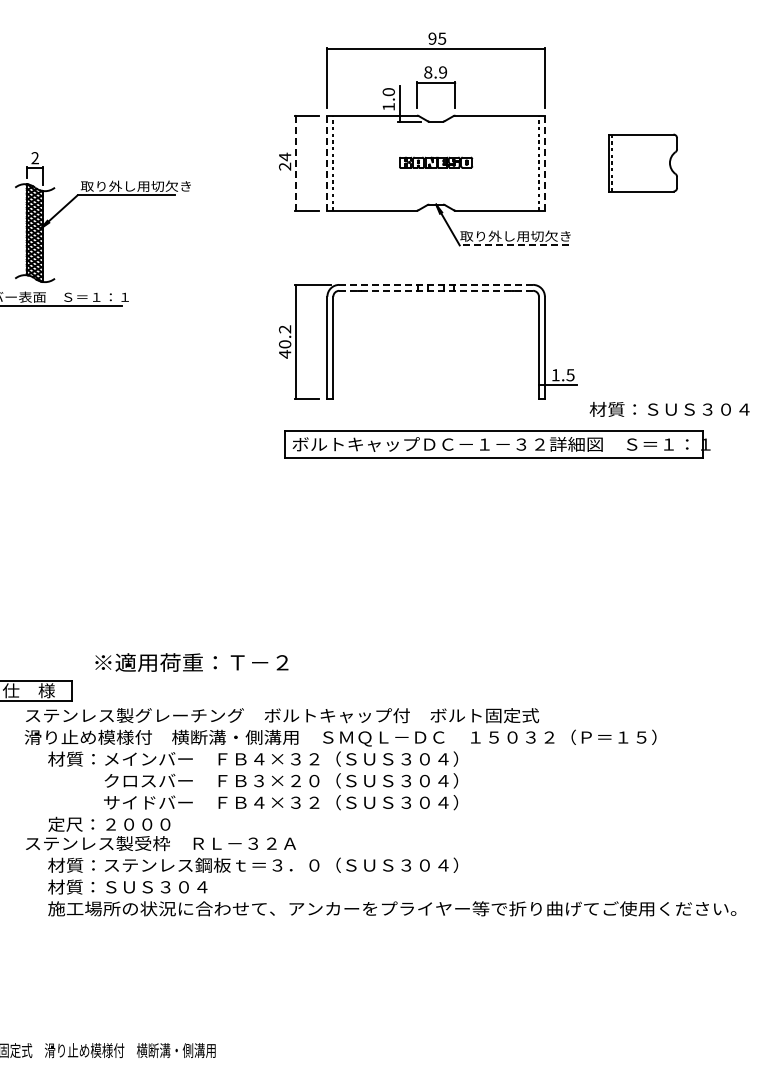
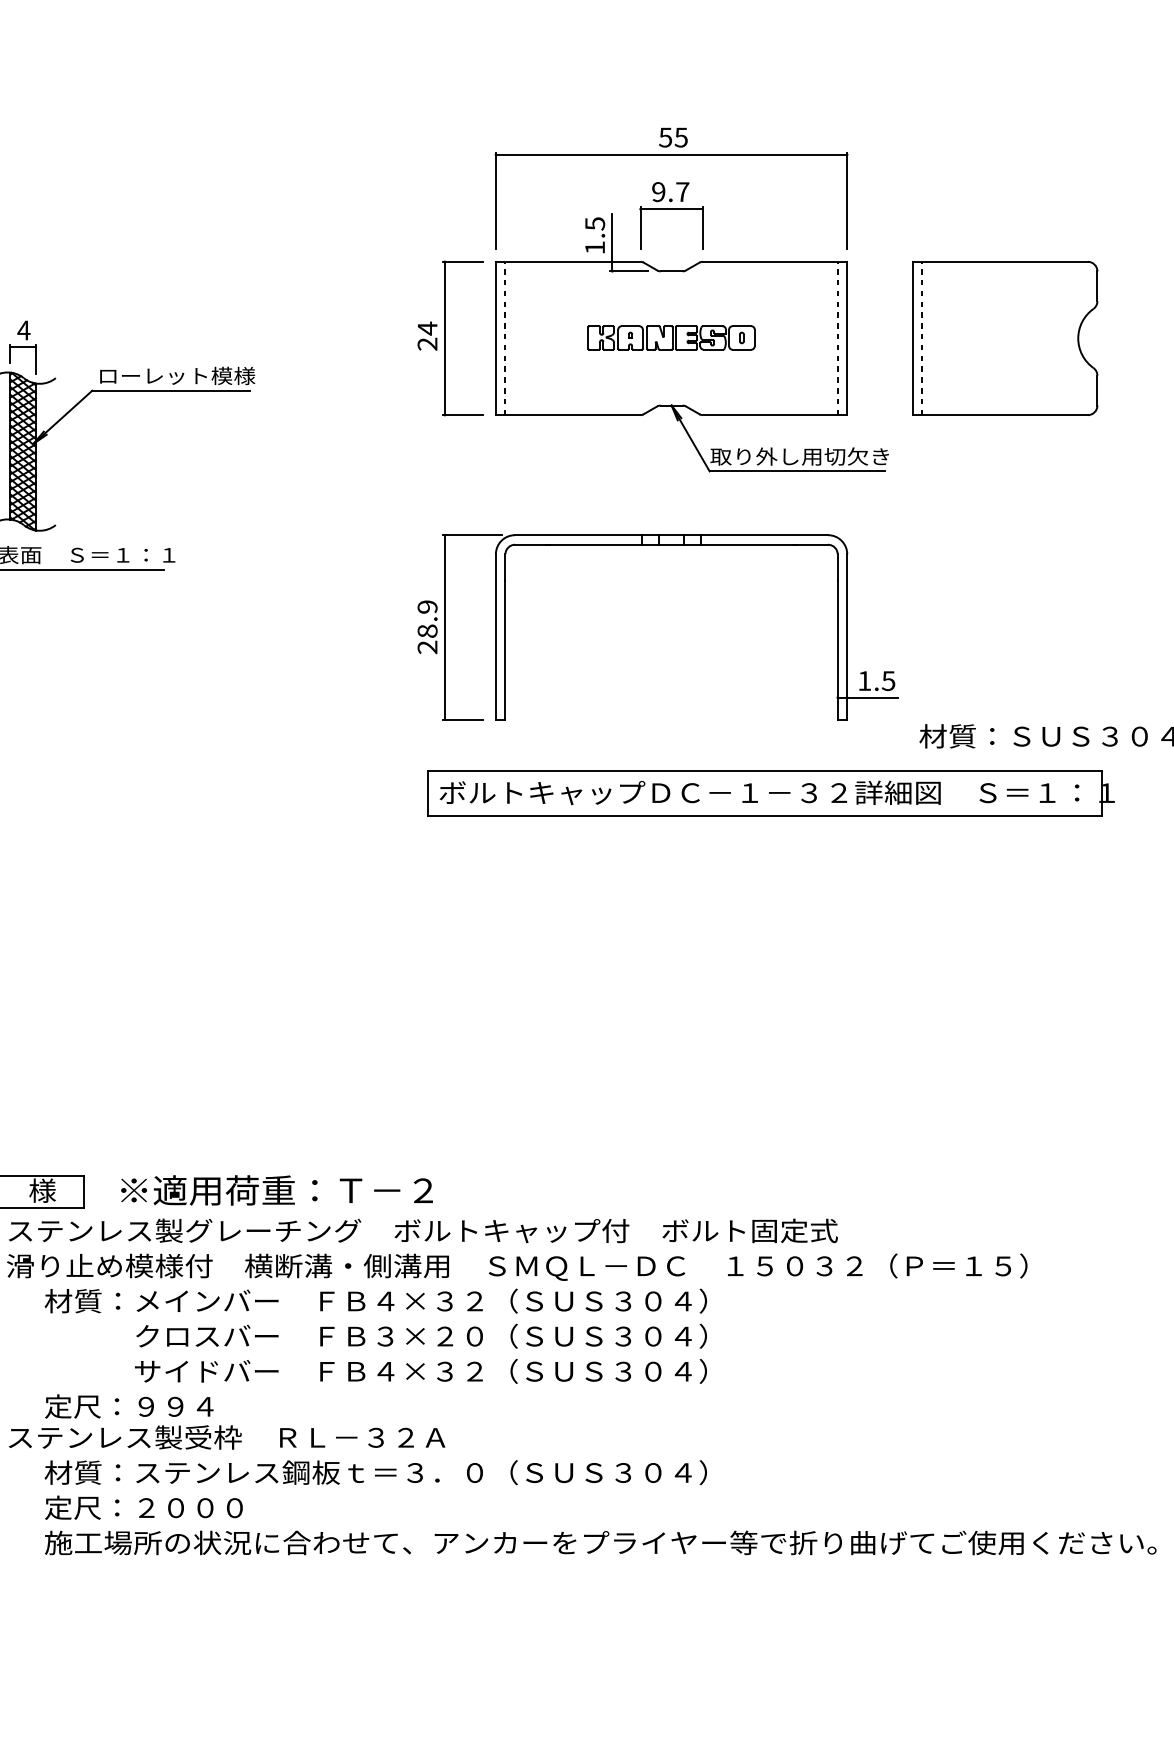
text: (432, 38) -> (665, 137), 95 -> 55
text: (435, 72) -> (670, 192), 8.9 -> 9.7
text: (388, 92) -> (594, 224), 1.0 -> 1.5
text: (35, 158) -> (24, 331), 2 -> 4
line: (295, 162) -> (444, 337), dashed -> solid
line: (327, 162) -> (496, 337), dashed -> solid
part: (436, 162) -> (672, 337), size x1.43
line: (544, 162) -> (846, 337), dashed -> solid
part: (642, 162) -> (1004, 337), size x1.67
text: (135, 185) -> (185, 374), 取り外し用切欠き -> ローレット模様
line: (513, 245) -> (796, 471), dashed -> solid
line: (436, 284) -> (672, 534), dashed -> solid
line: (436, 290) -> (672, 544), dashed -> solid
text: (285, 341) -> (428, 626), 40.2 -> 28.9
text: (191, 662) -> (276, 1190), moved
text: (138, 824) -> (190, 1406), 定尺：２０００ -> 定尺：９９４
text: (127, 886) -> (173, 1506), 材質：ＳＵＳ３０４ -> 定尺：２０００

